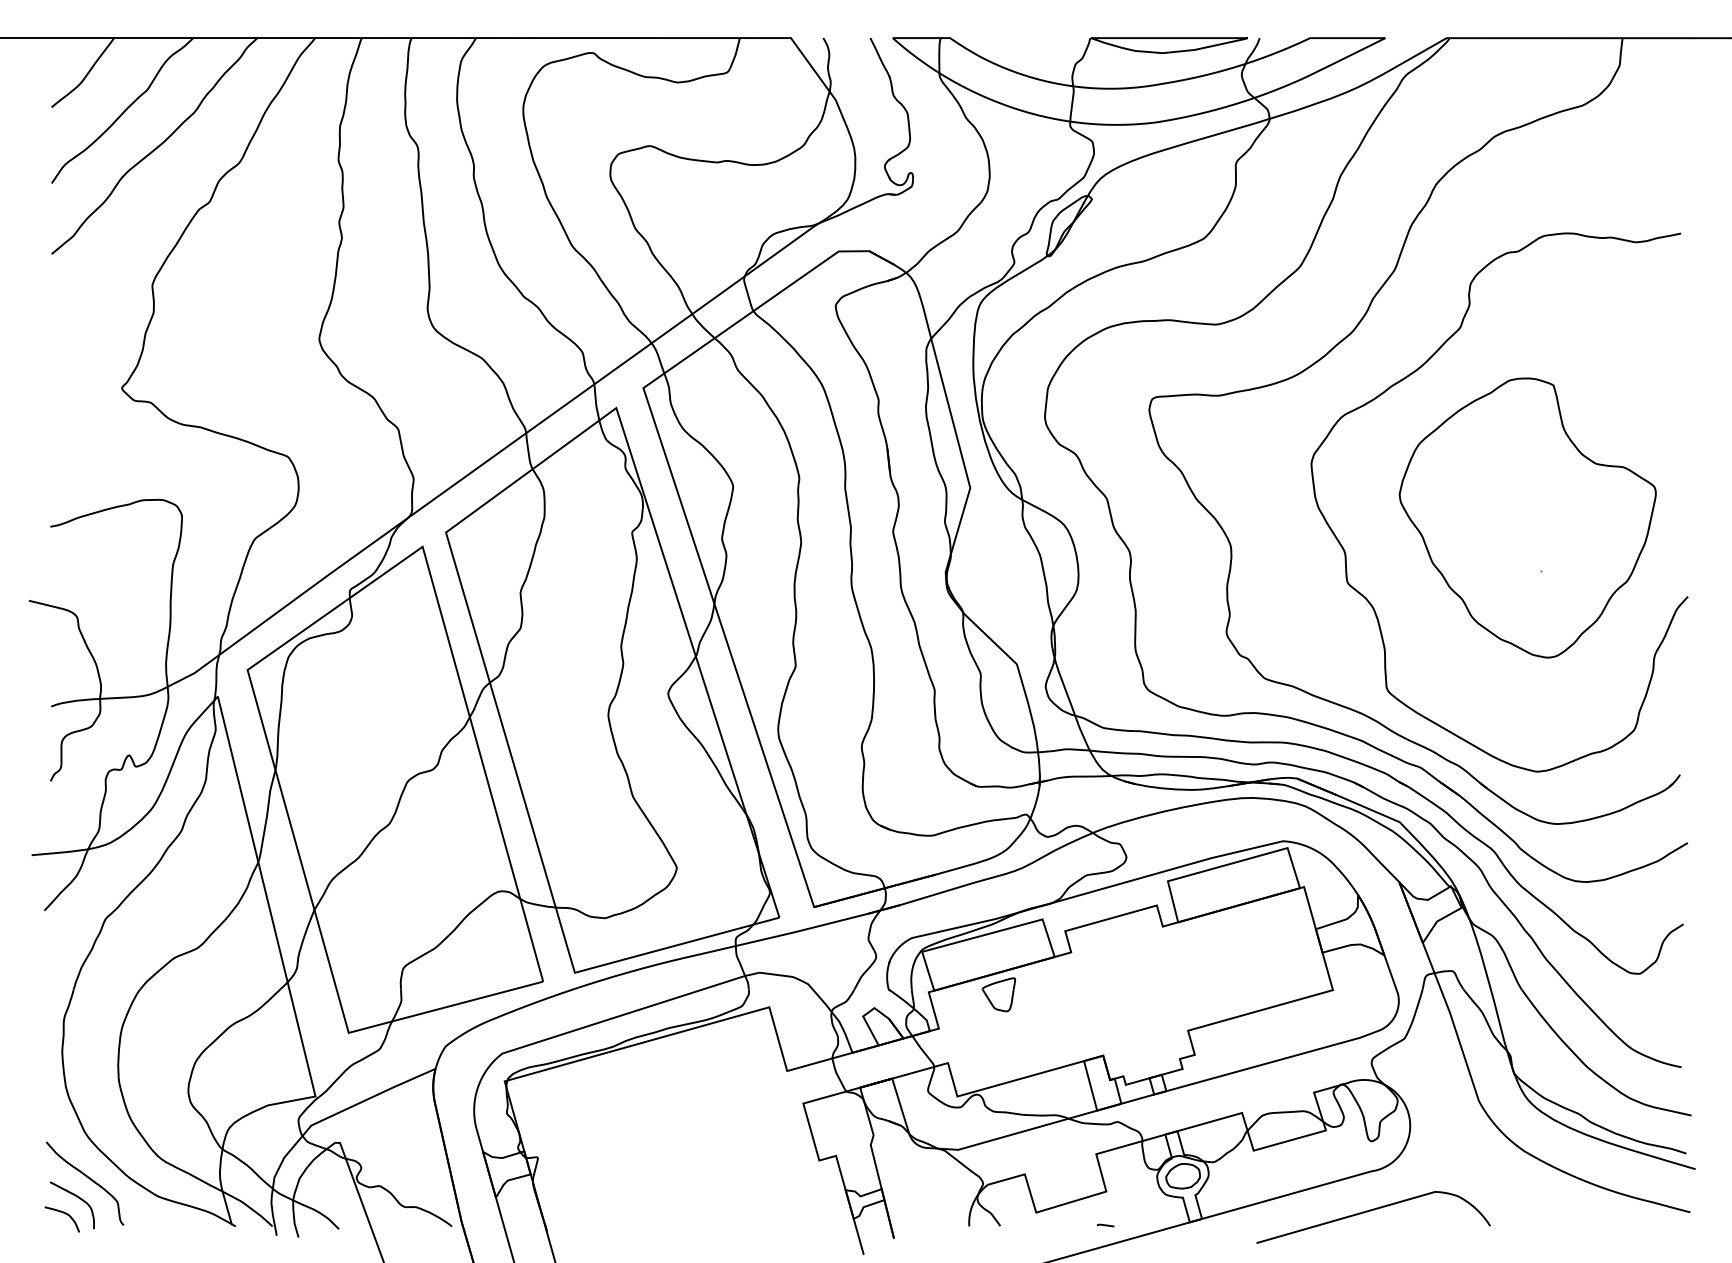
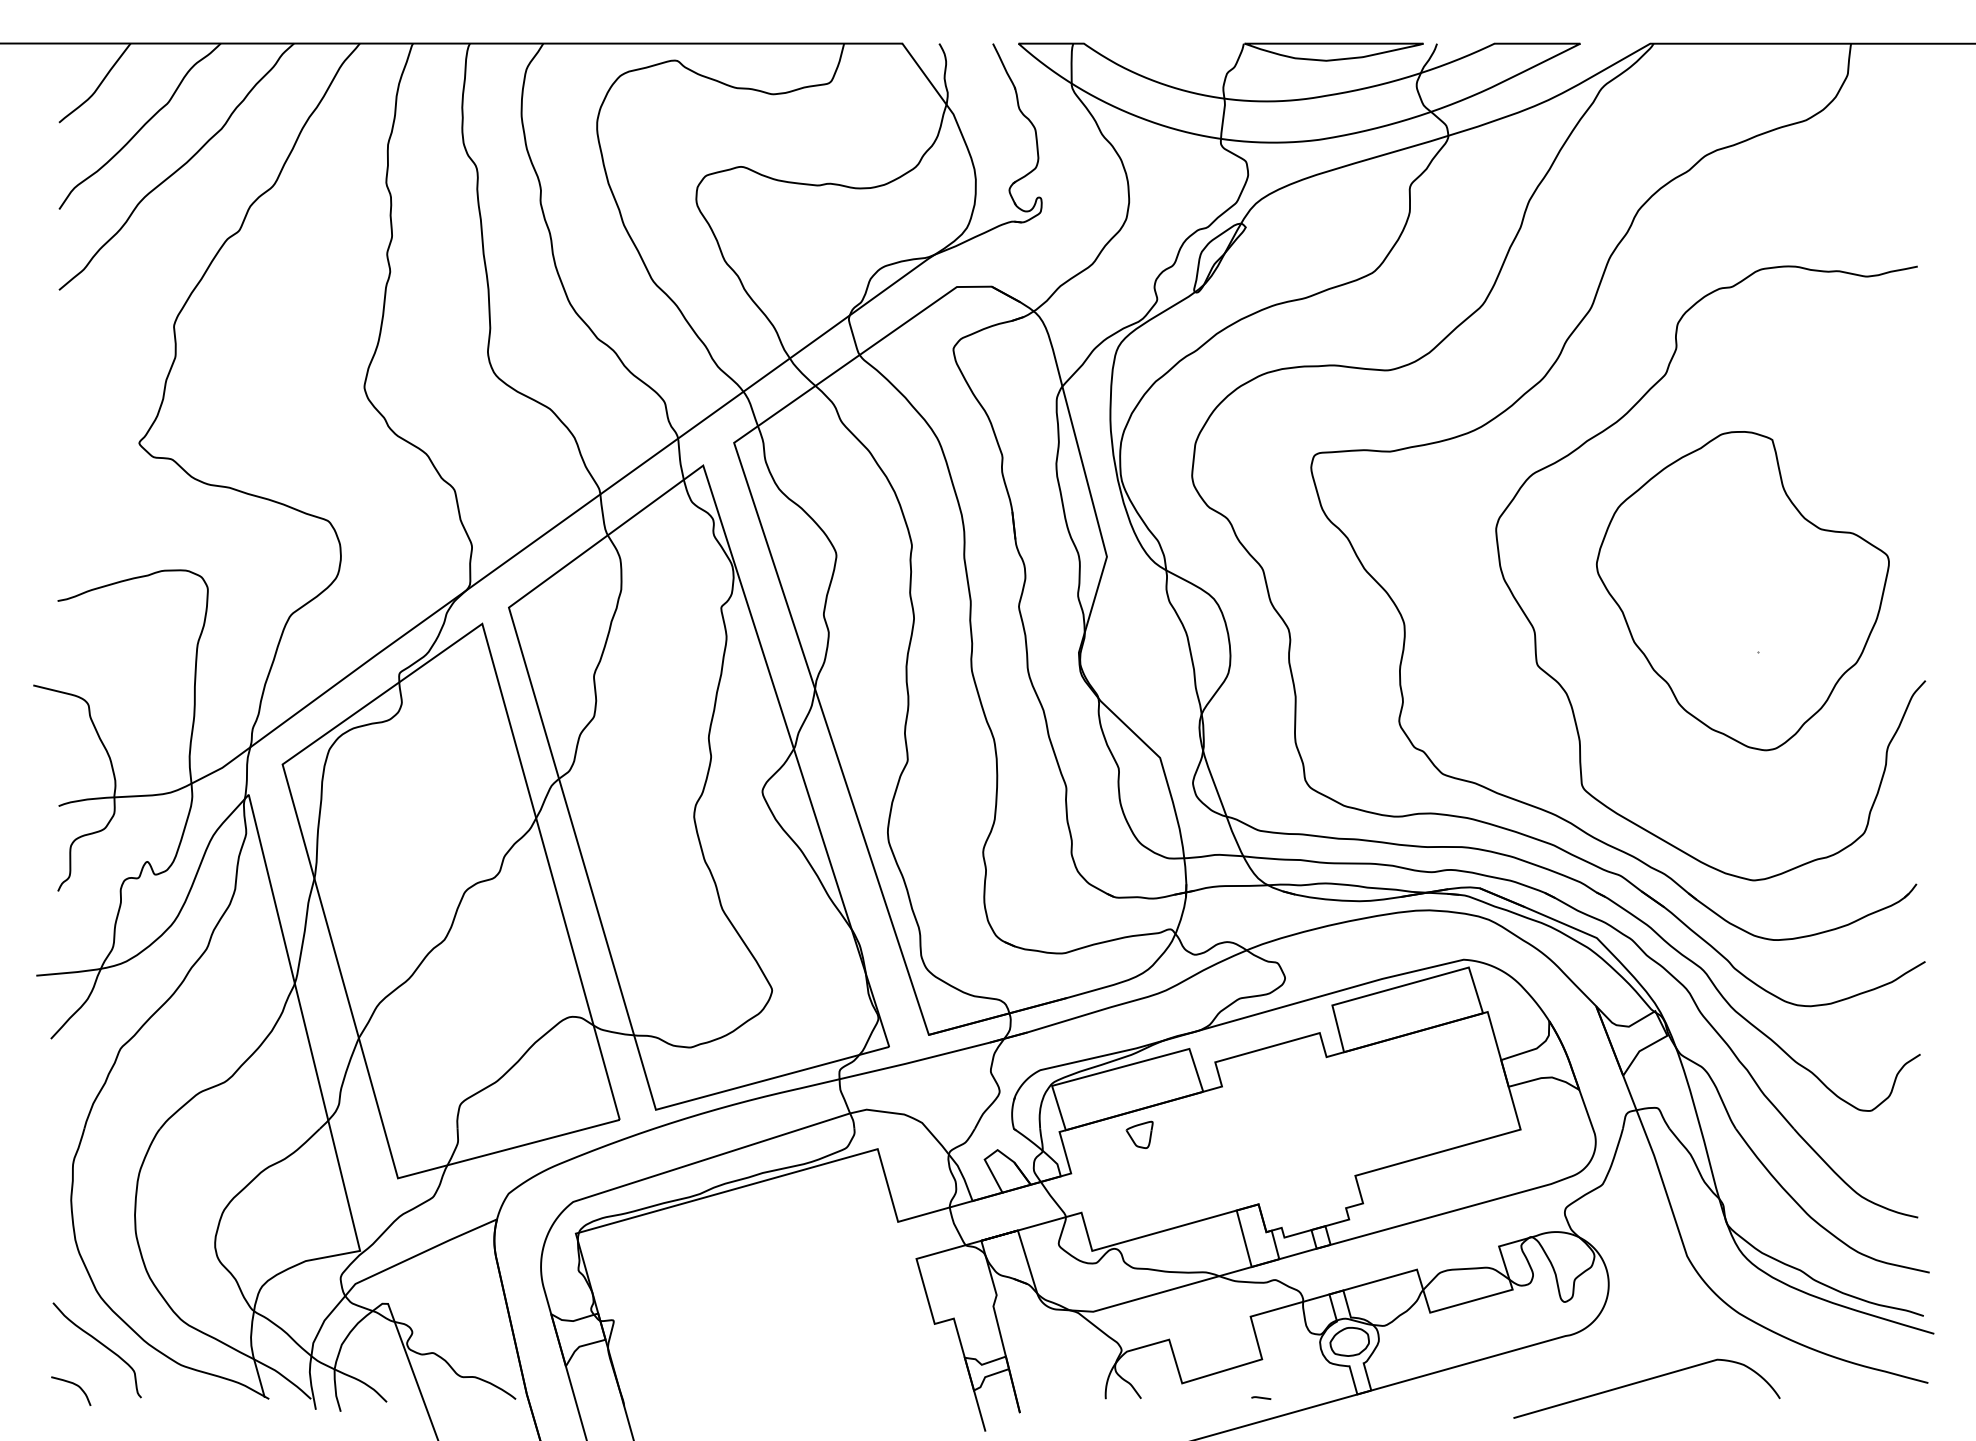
part: (998, 994) -> (1139, 1134), size x0.7
curve: (77, 1197) -> (88, 1366), removed
curve: (1372, 1210) -> (1645, 1381), moved

